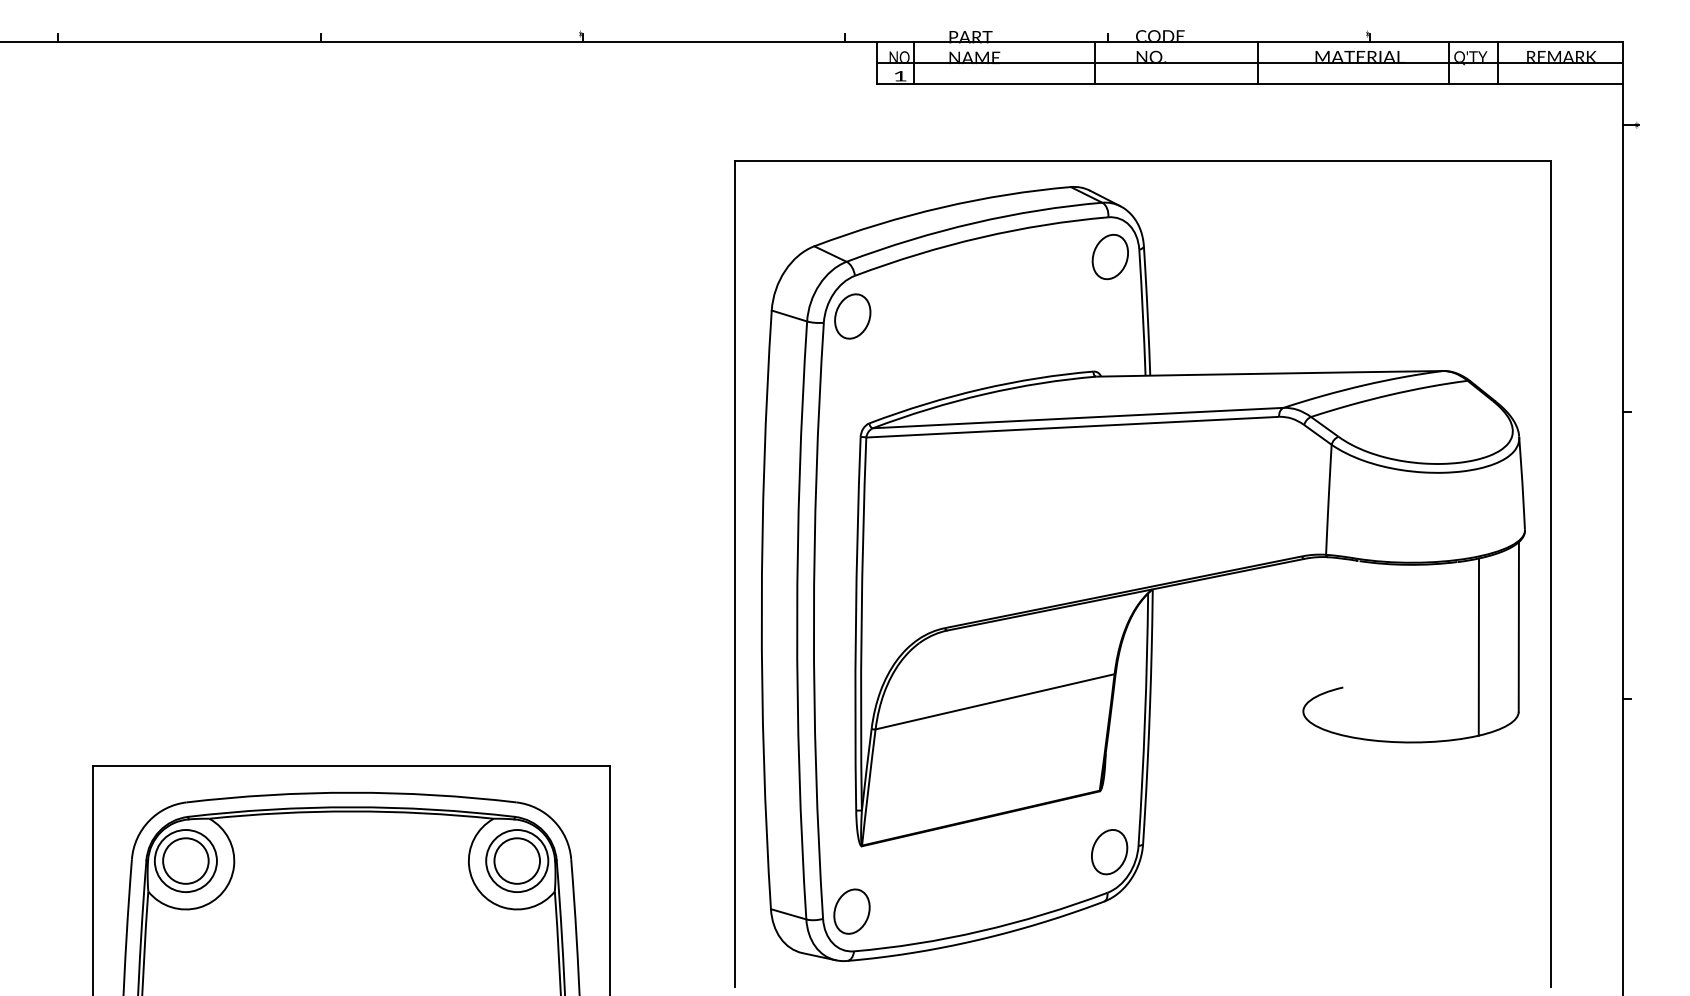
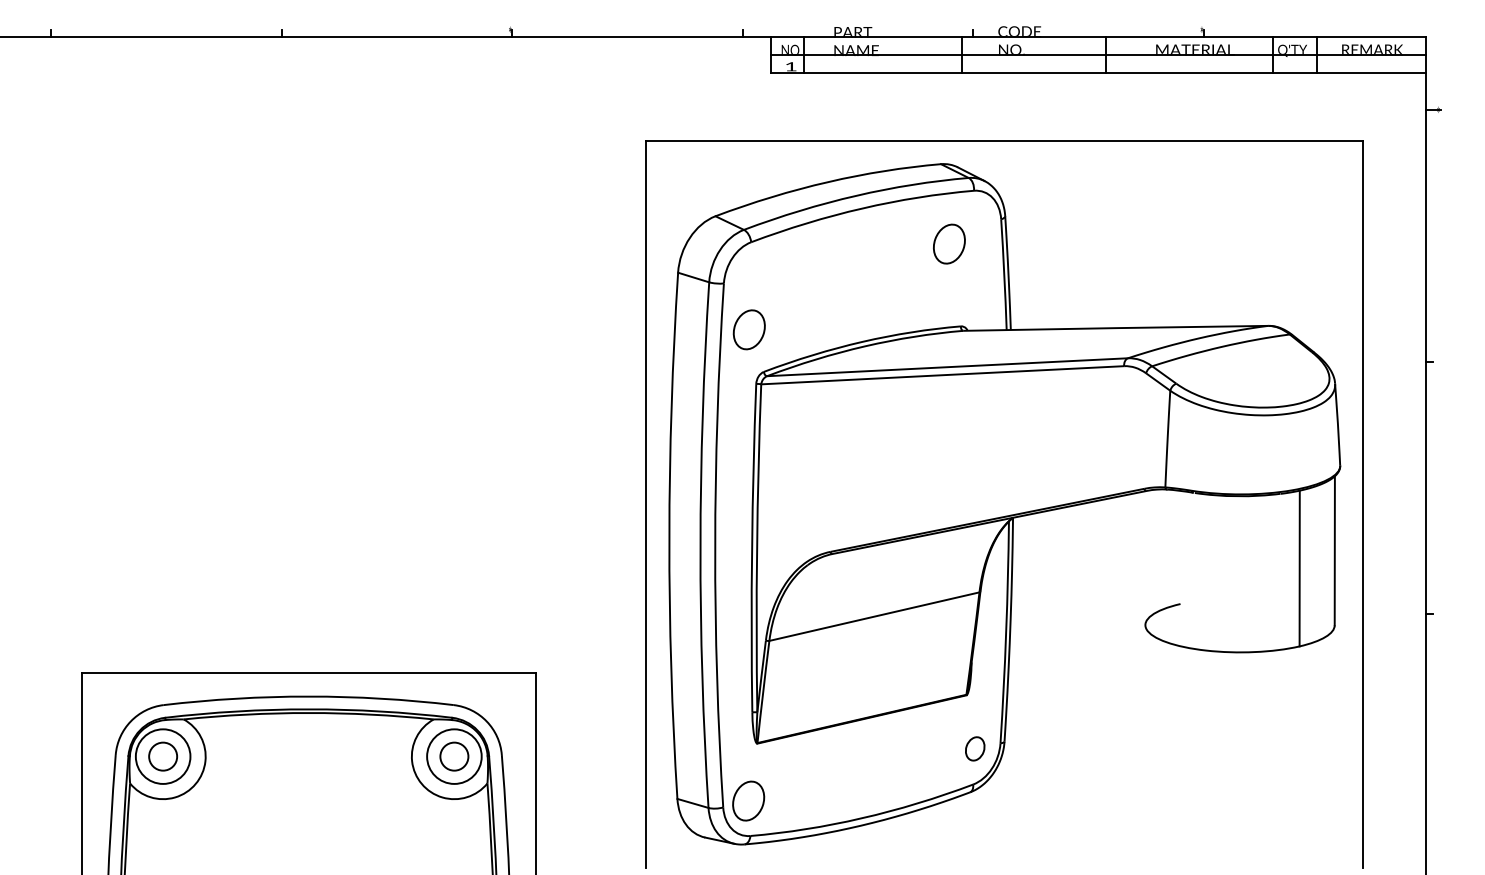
part: (1109, 256) -> (948, 243), moved
part: (852, 316) -> (749, 329), moved
part: (1109, 852) -> (974, 749), size x0.6
circle: (185, 860) -> (162, 756), size x0.7
circle: (517, 860) -> (454, 756), size x0.7

